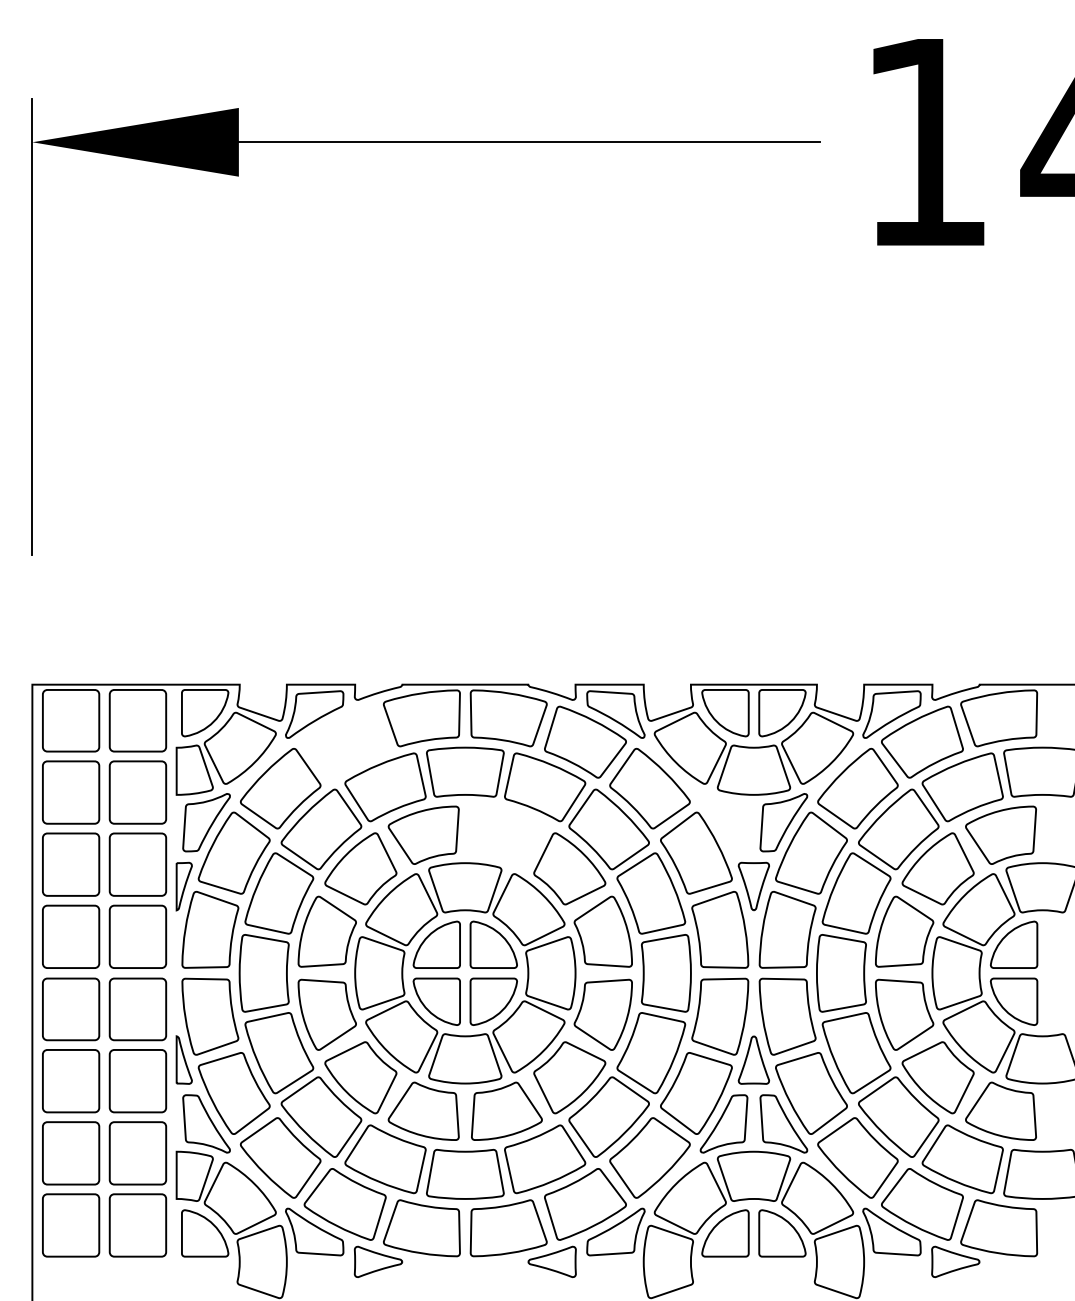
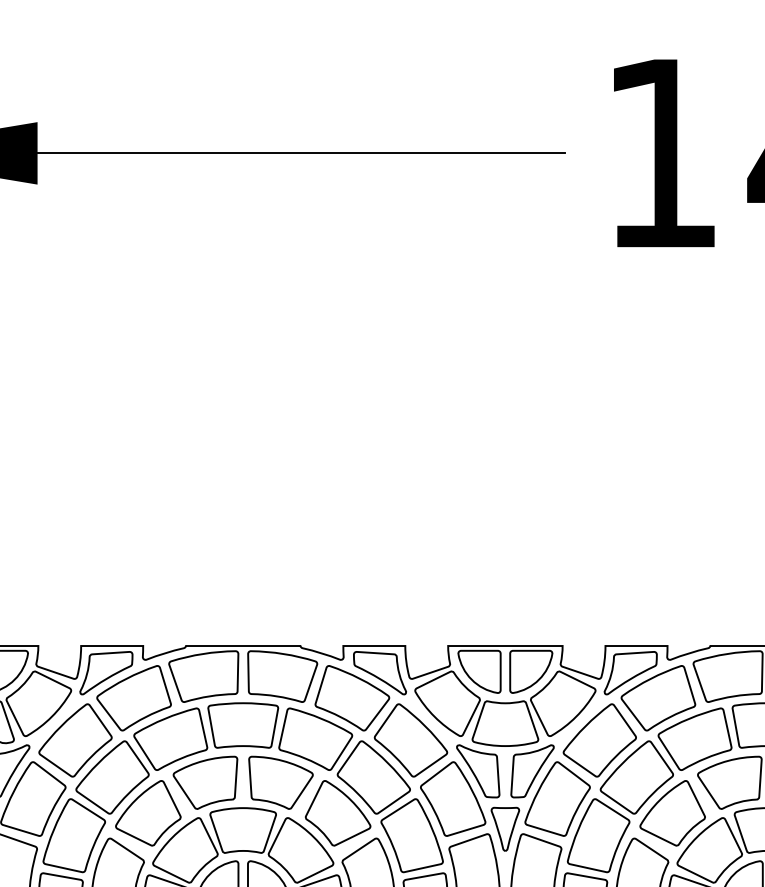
part: (344, 741) -> (133, 697), added
part: (723, 822) -> (477, 771), added
part: (506, 834) -> (280, 782), added

